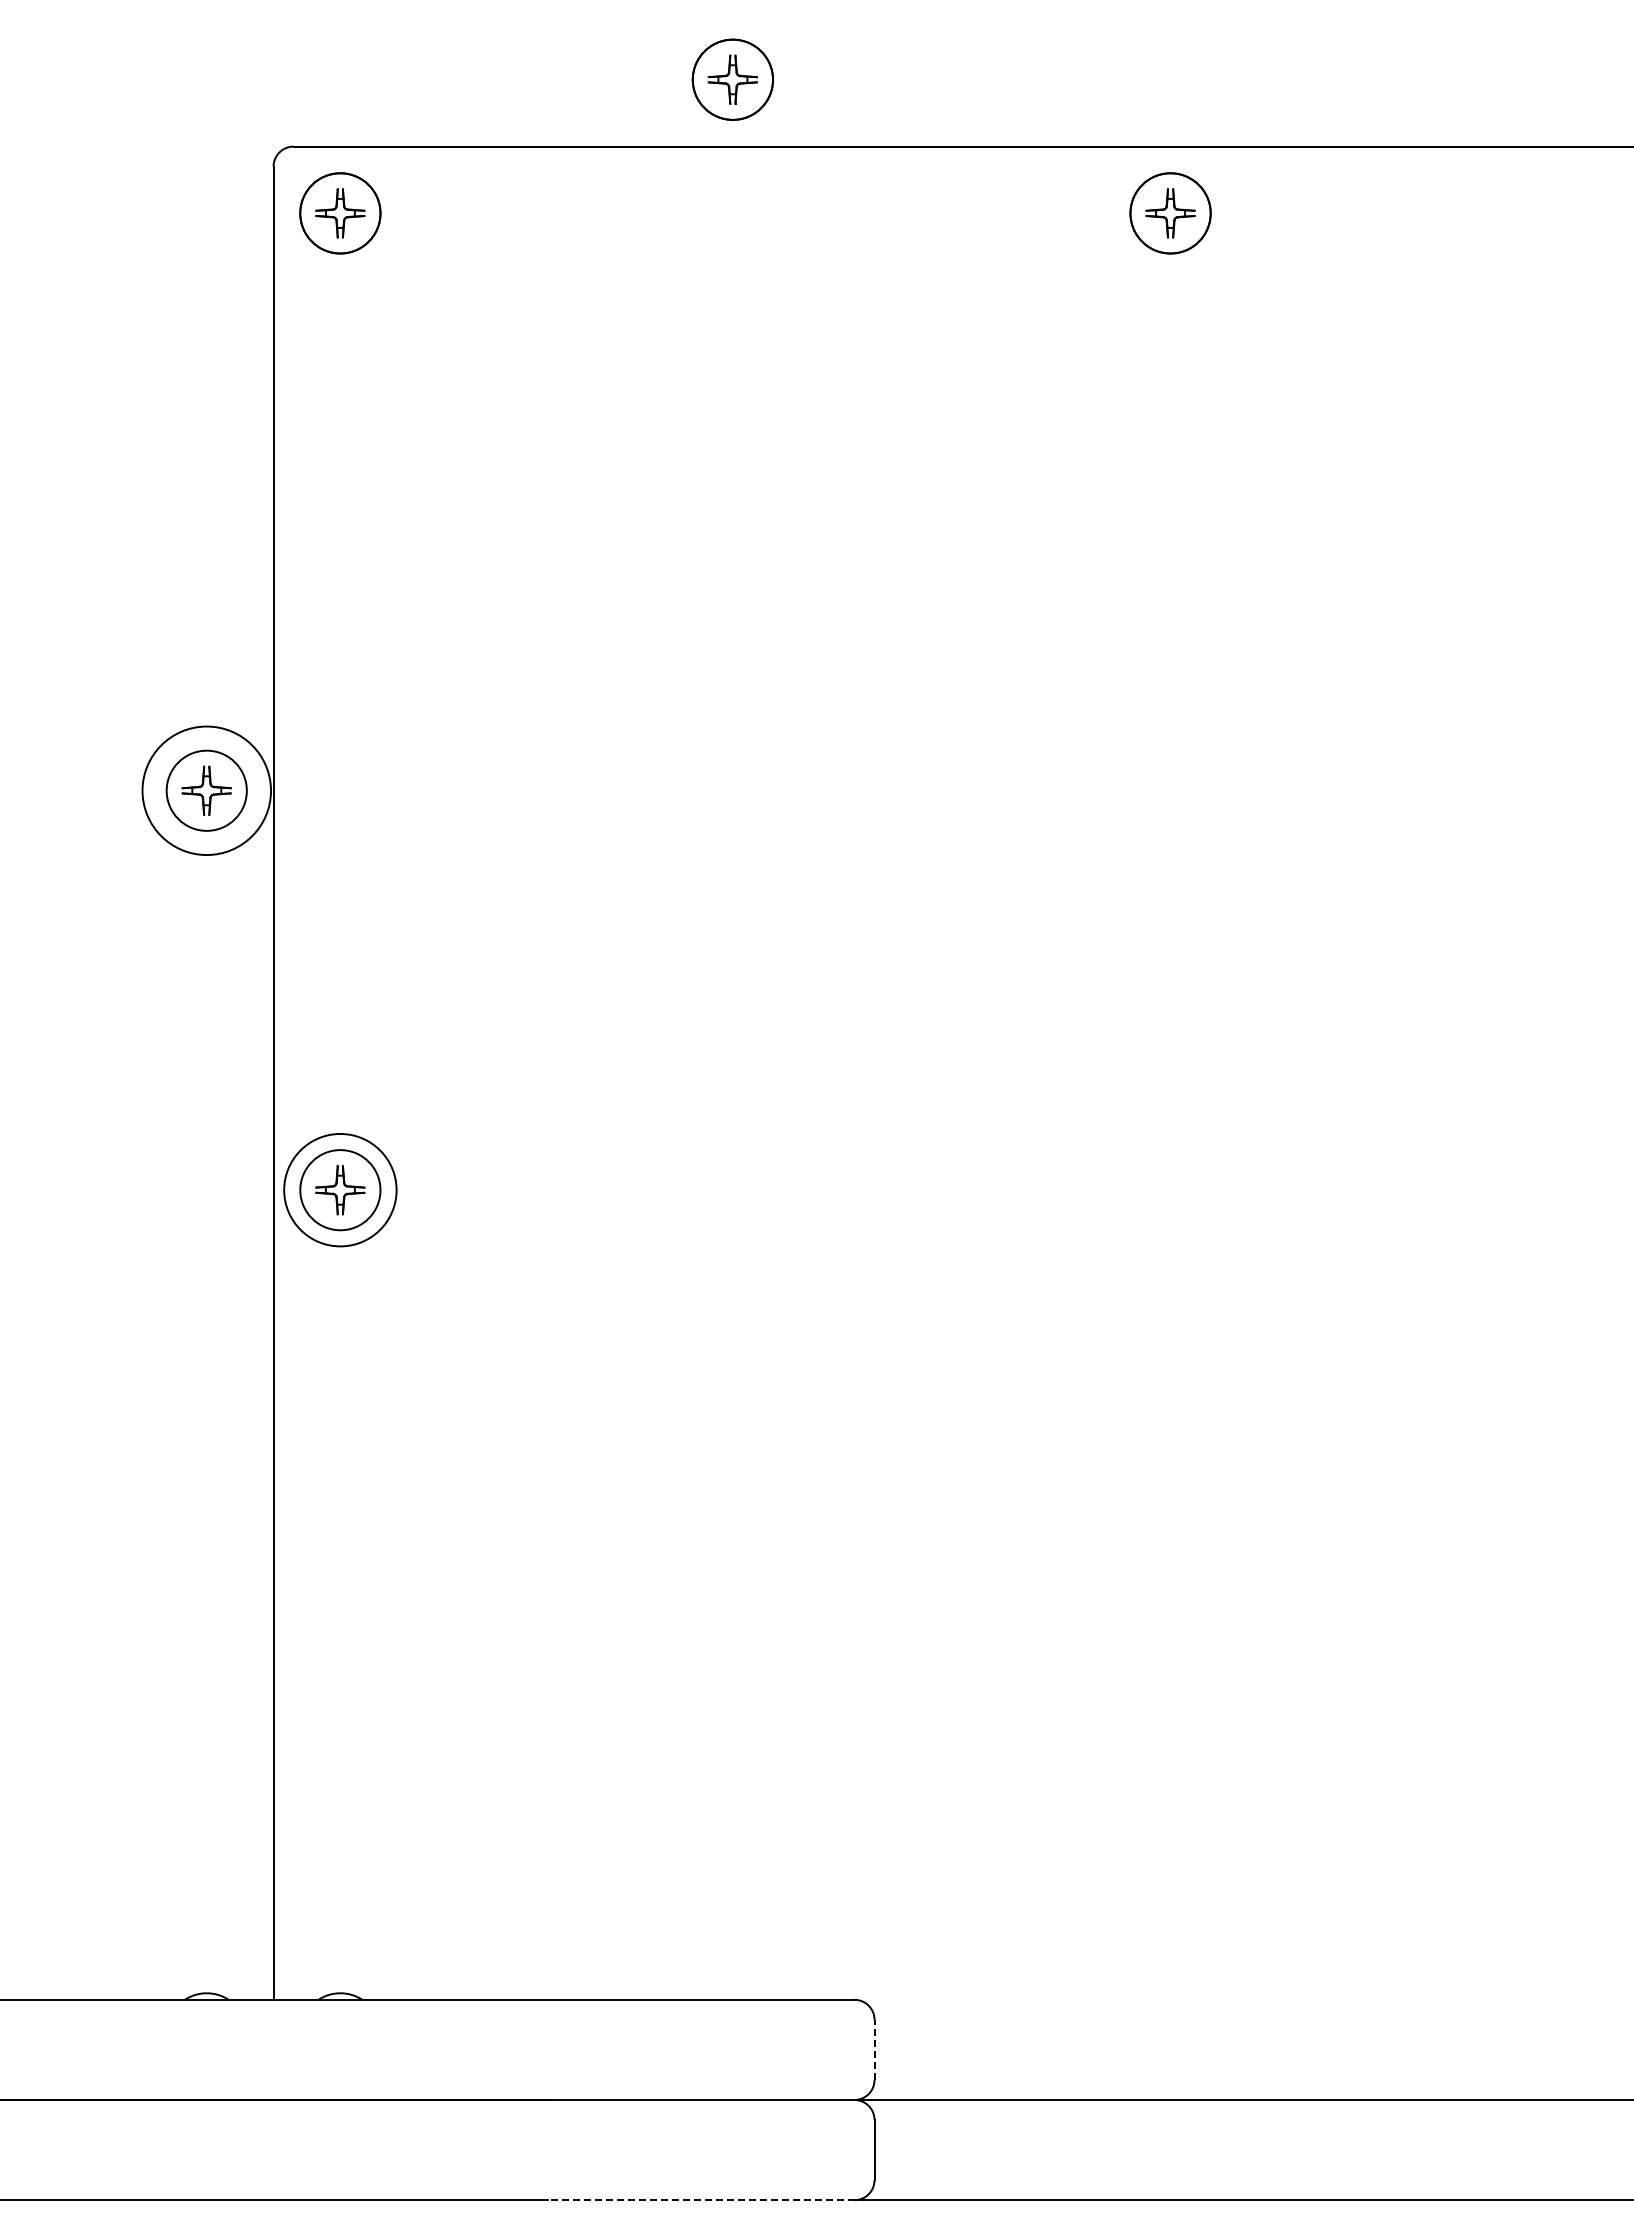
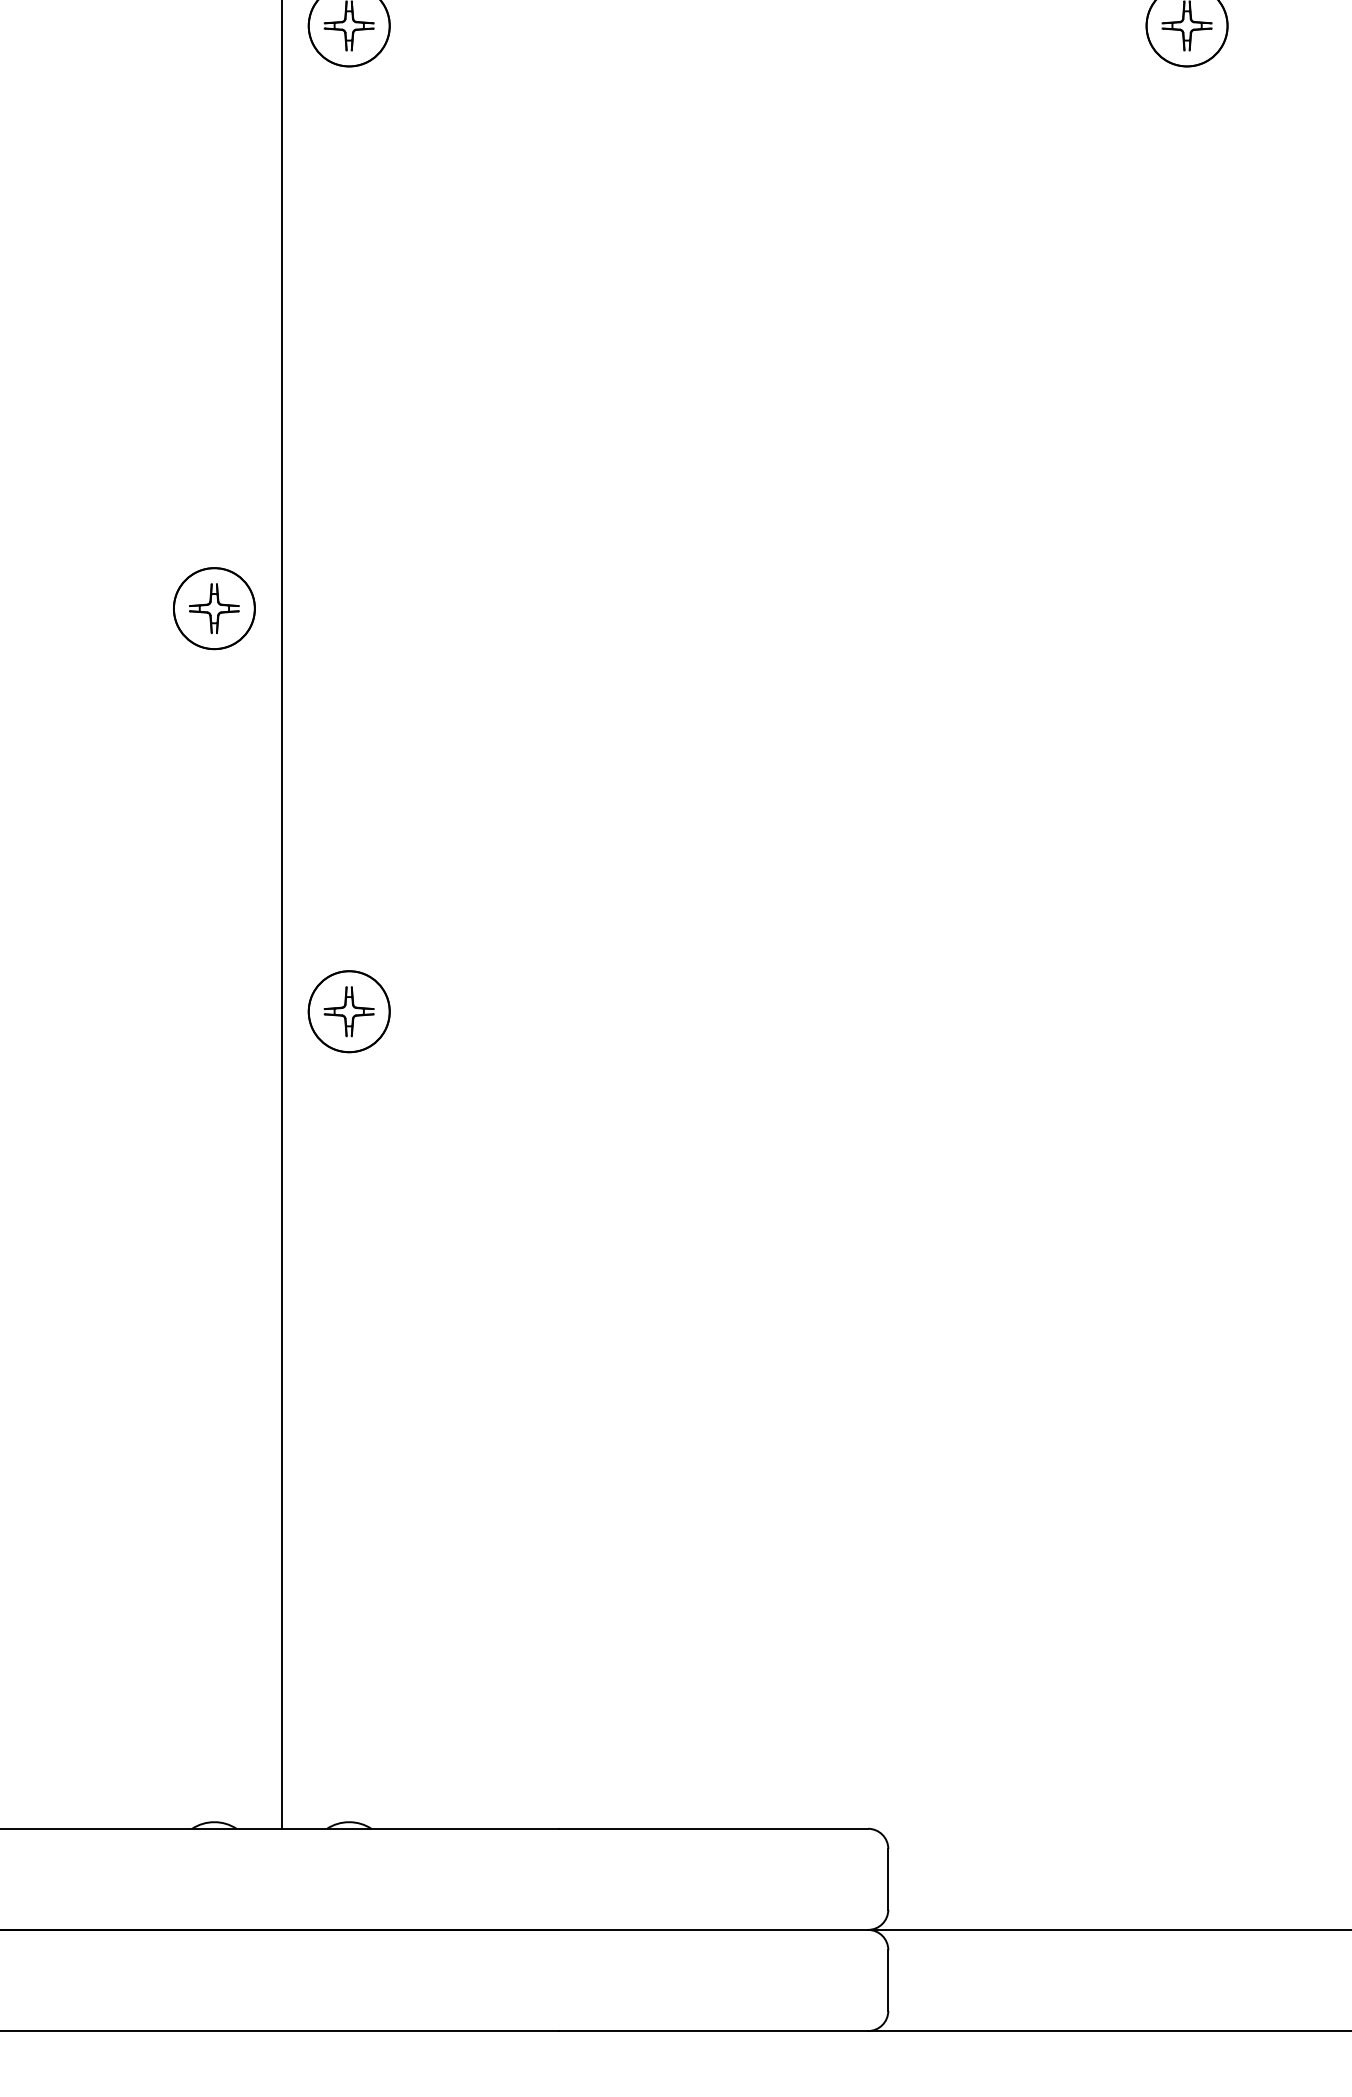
circle: (206, 790) -> (214, 608), size x0.62
circle: (340, 1190) -> (349, 1012), size x0.71
line: (874, 2049) -> (888, 1878), dashed -> solid
line: (700, 2200) -> (712, 2031), dashed -> solid

